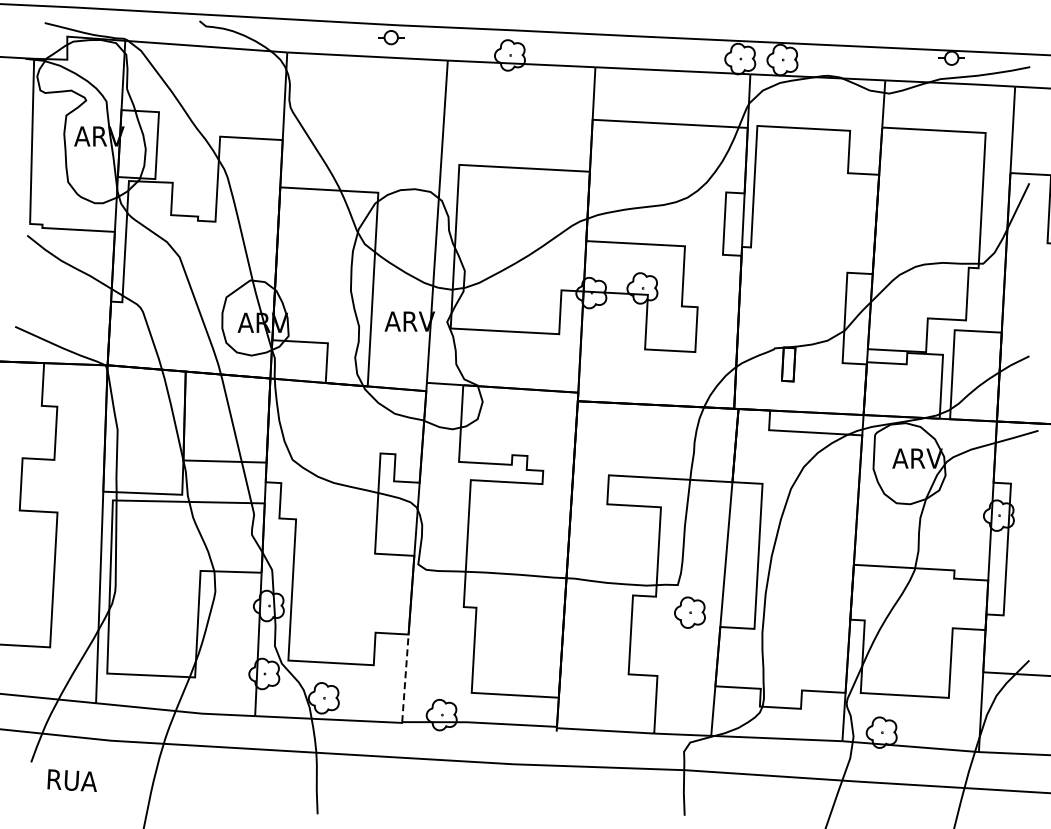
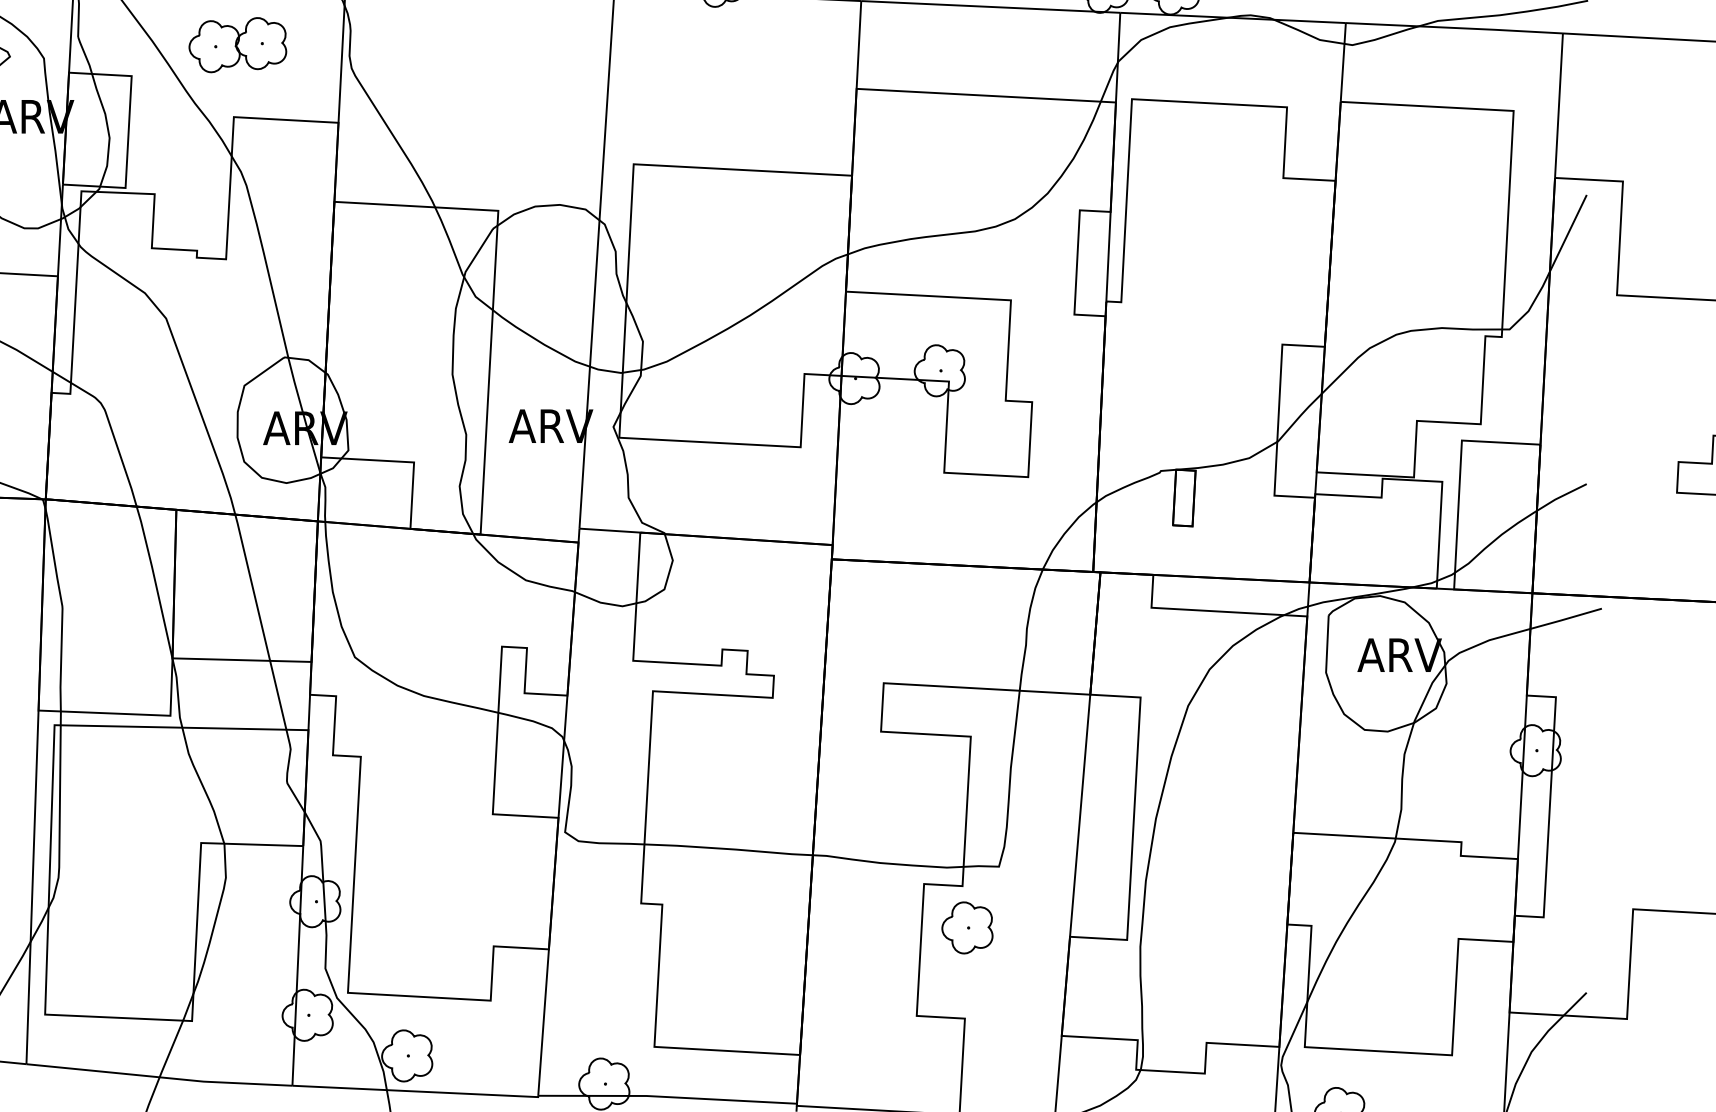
part: (222, 93) -> (237, 44), added
part: (689, 612) -> (966, 927), moved
line: (405, 678) -> (543, 1022), dashed -> solid

